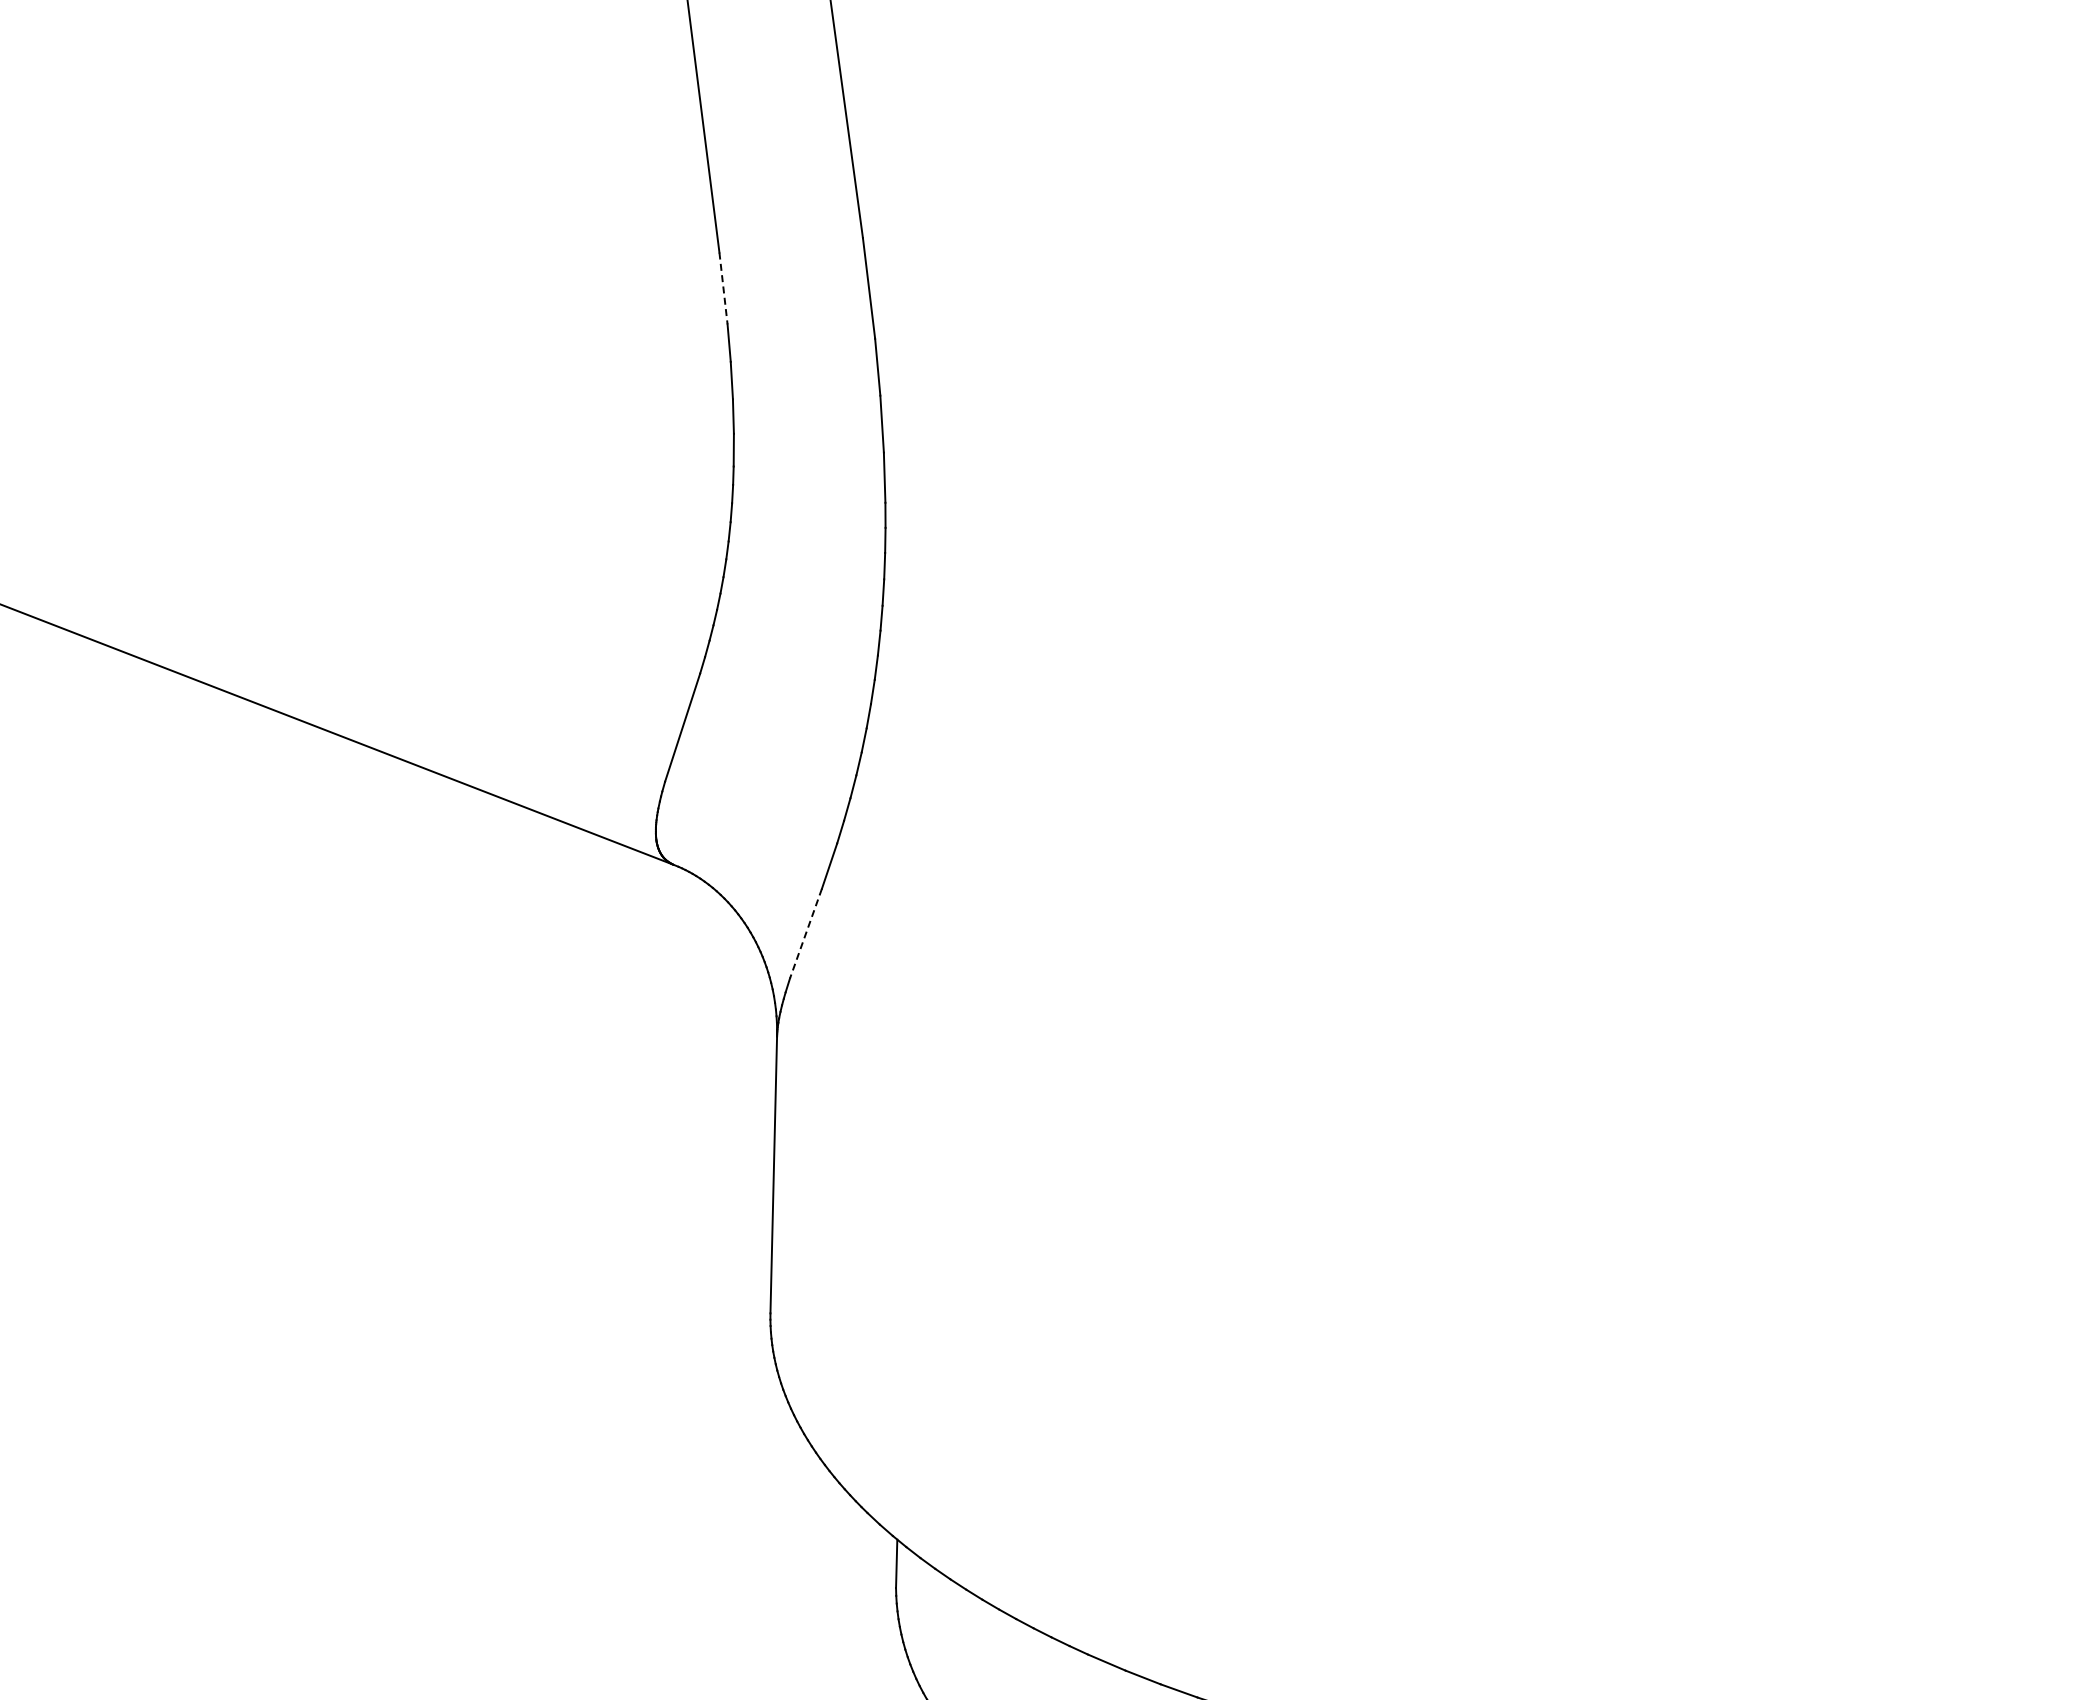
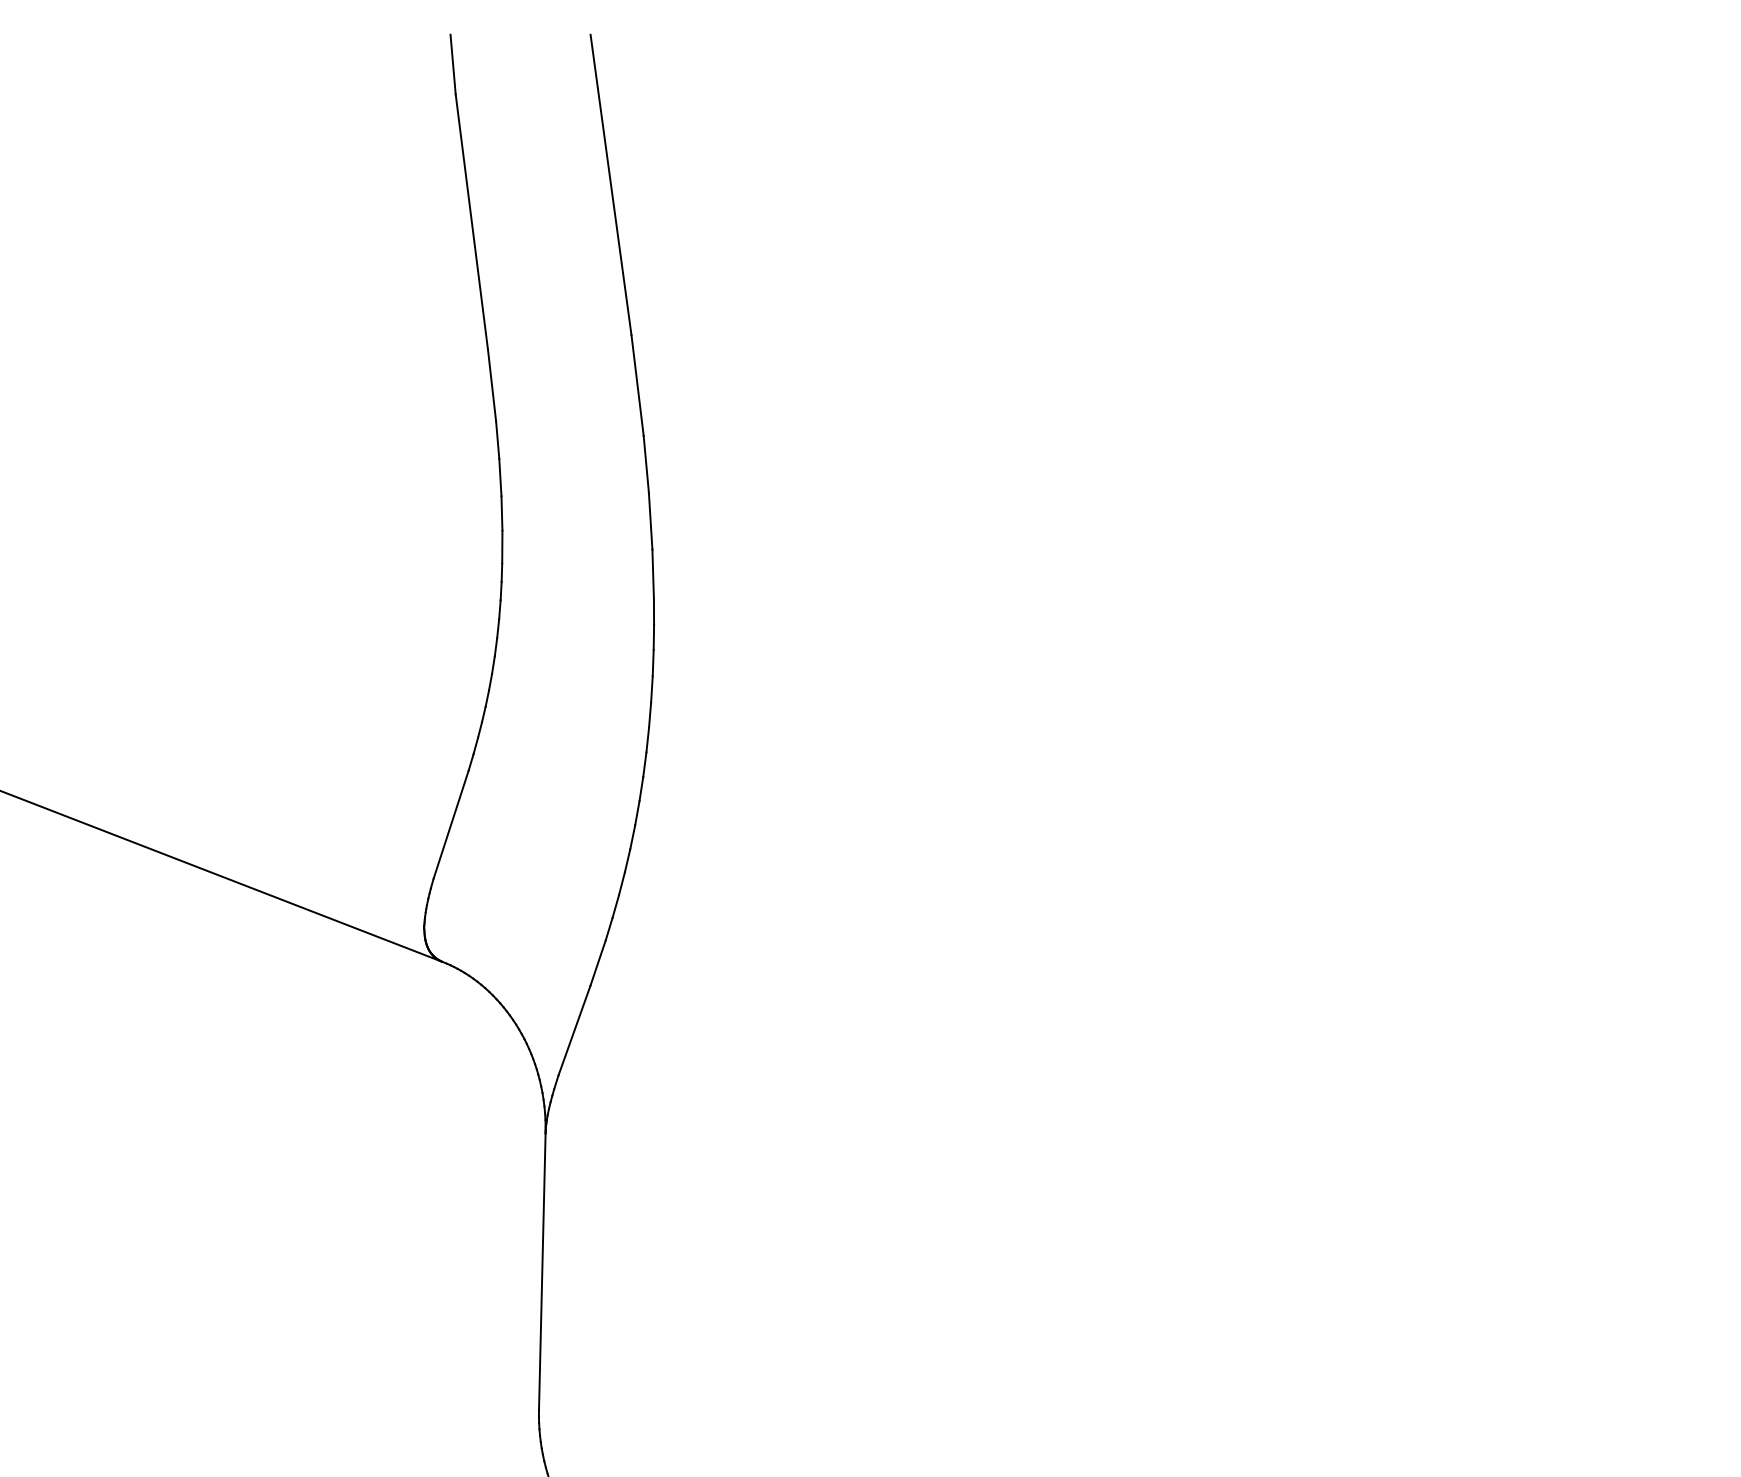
line: (723, 288) -> (492, 385), dashed -> solid
line: (805, 933) -> (574, 1030), dashed -> solid

